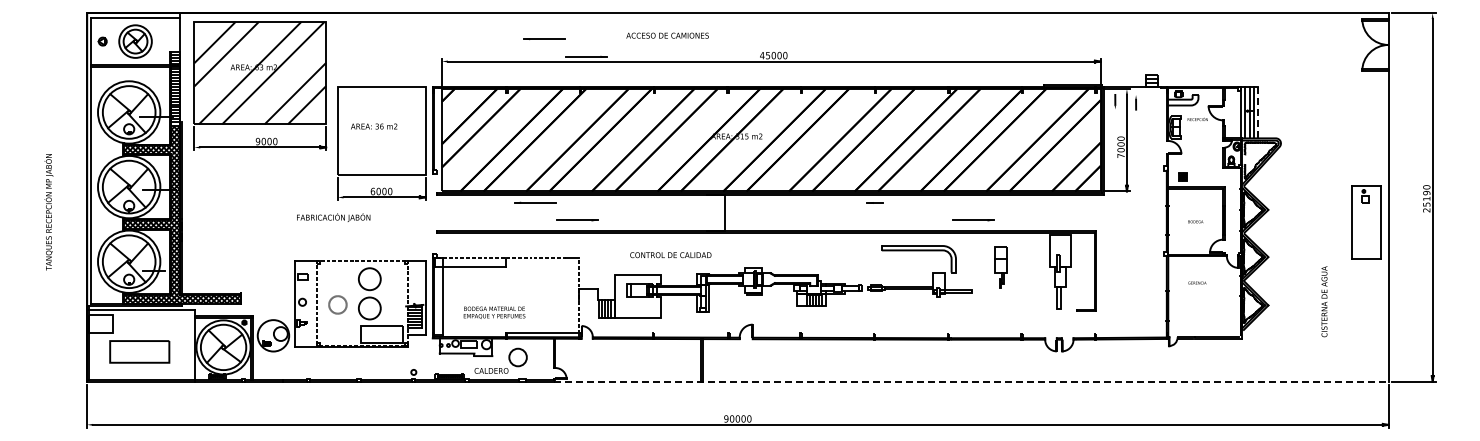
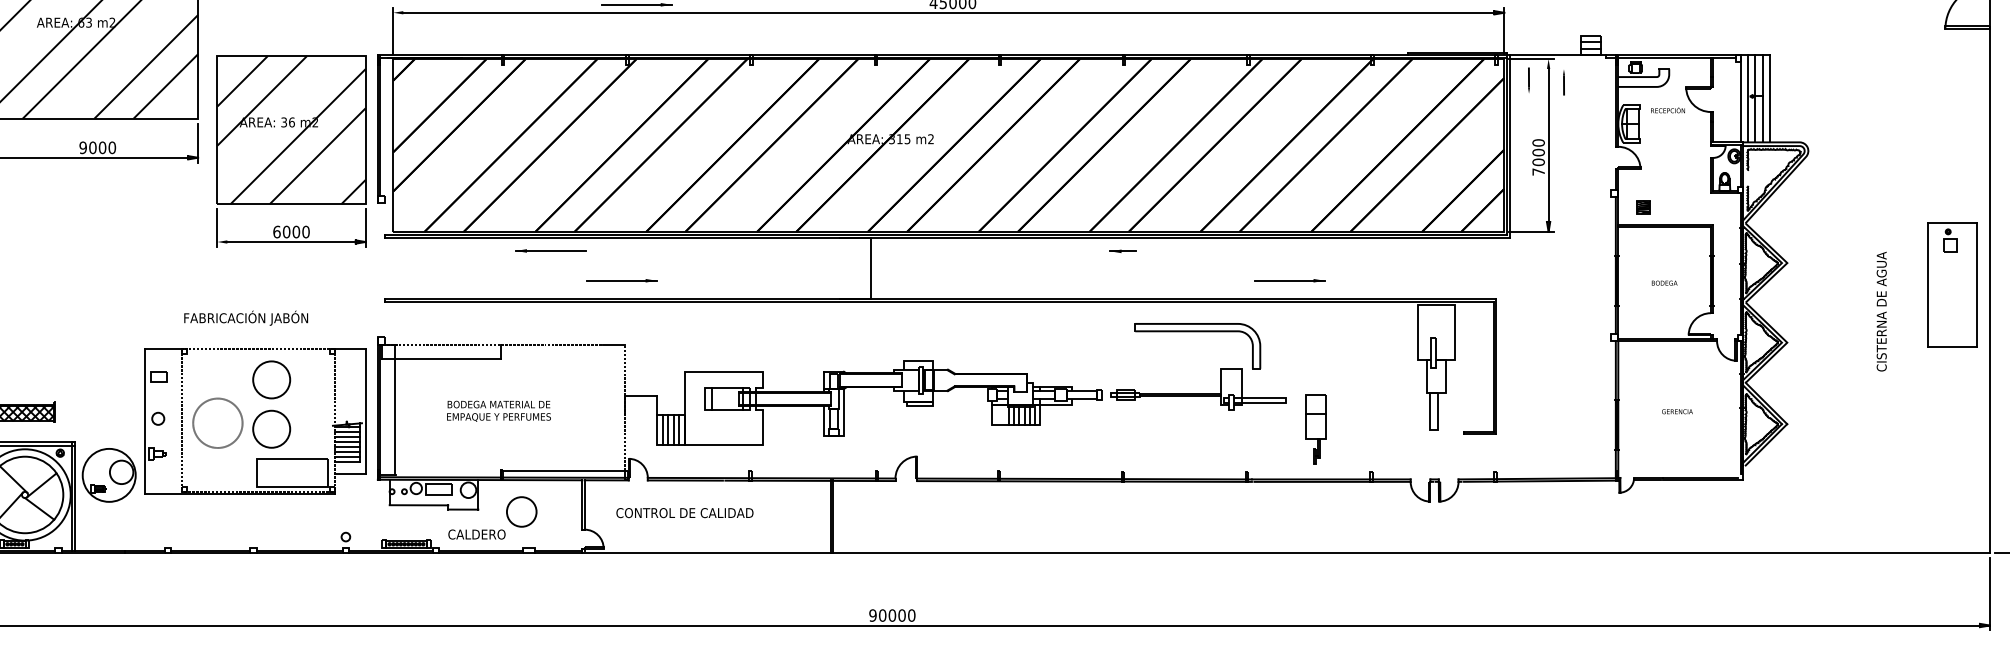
line: (1258, 112) -> (1770, 98), dashed -> solid
hatch: (381, 131) -> (291, 130), added
text: (333, 217) -> (245, 317), moved
text: (670, 255) -> (684, 513), moved
part: (1000, 267) -> (1315, 429), moved
text: (1197, 282) -> (1677, 410), moved
text: (1324, 301) -> (1881, 311), moved
circle: (337, 304) -> (217, 422), size x1.67
text: (494, 312) -> (498, 410), moved
line: (971, 381) -> (1286, 552), dashed -> solid

